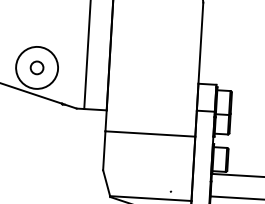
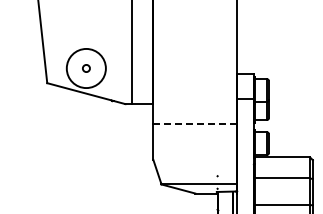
circle: (37, 67) -> (86, 68), size x0.6
line: (150, 133) -> (195, 123), solid -> dashed

